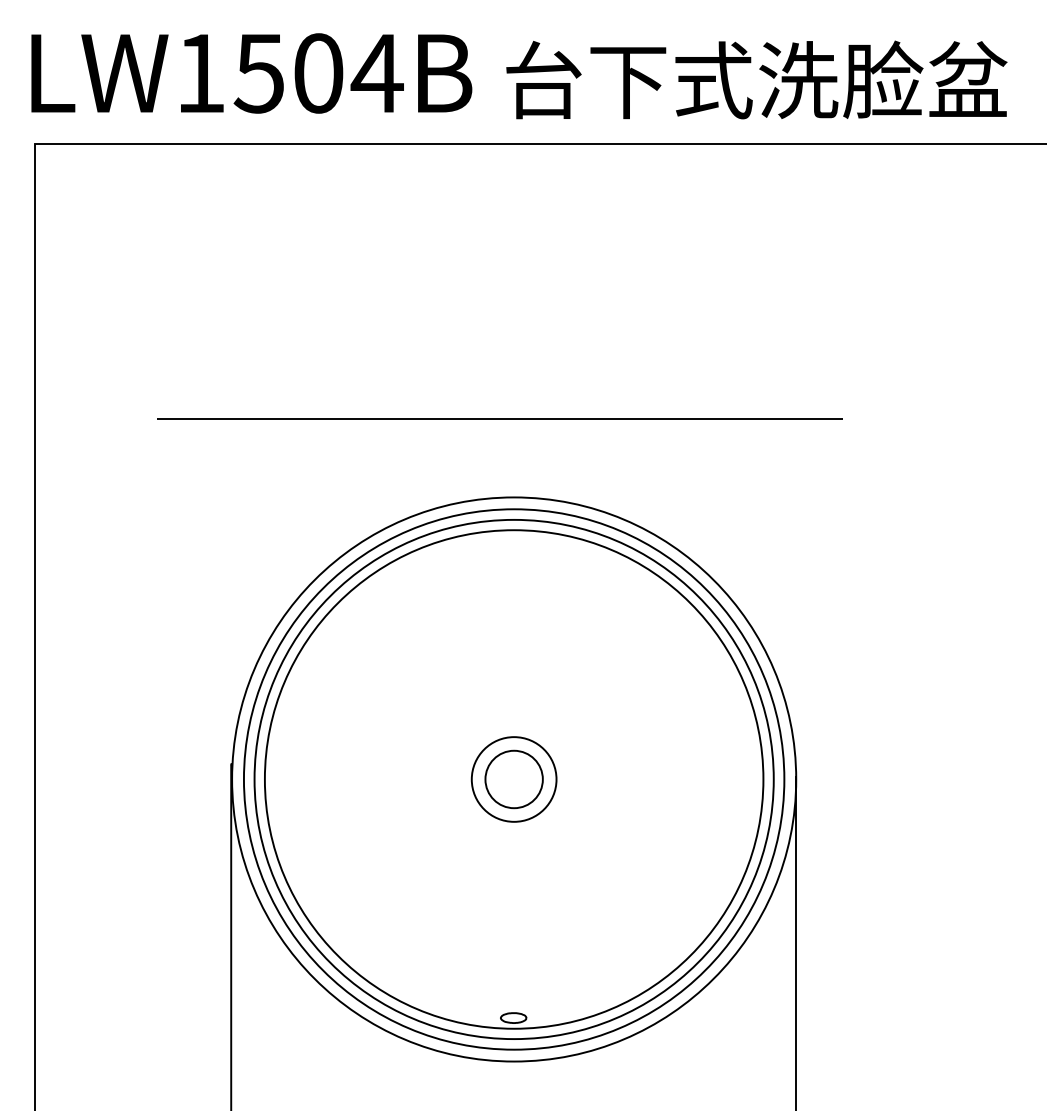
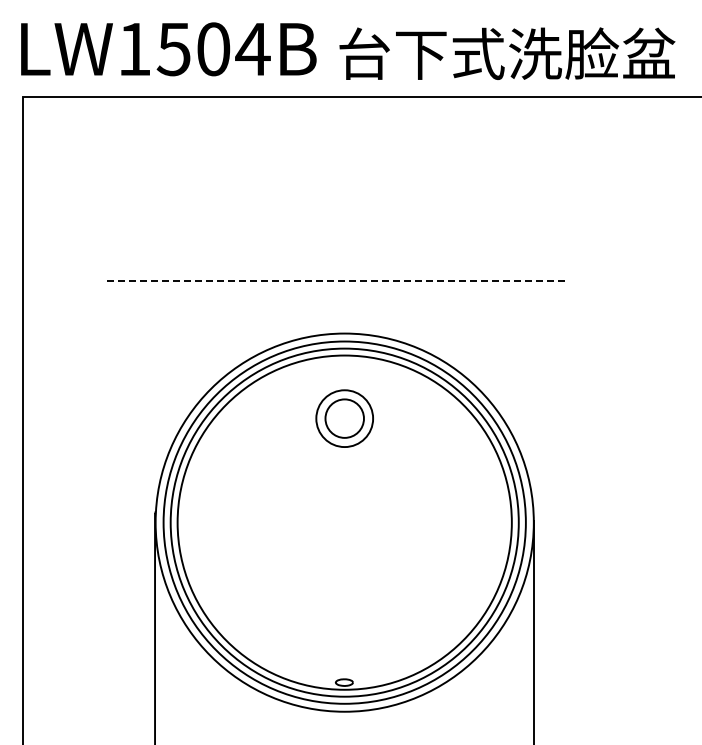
line: (500, 418) -> (335, 280), solid -> dashed
part: (513, 779) -> (344, 418), moved

